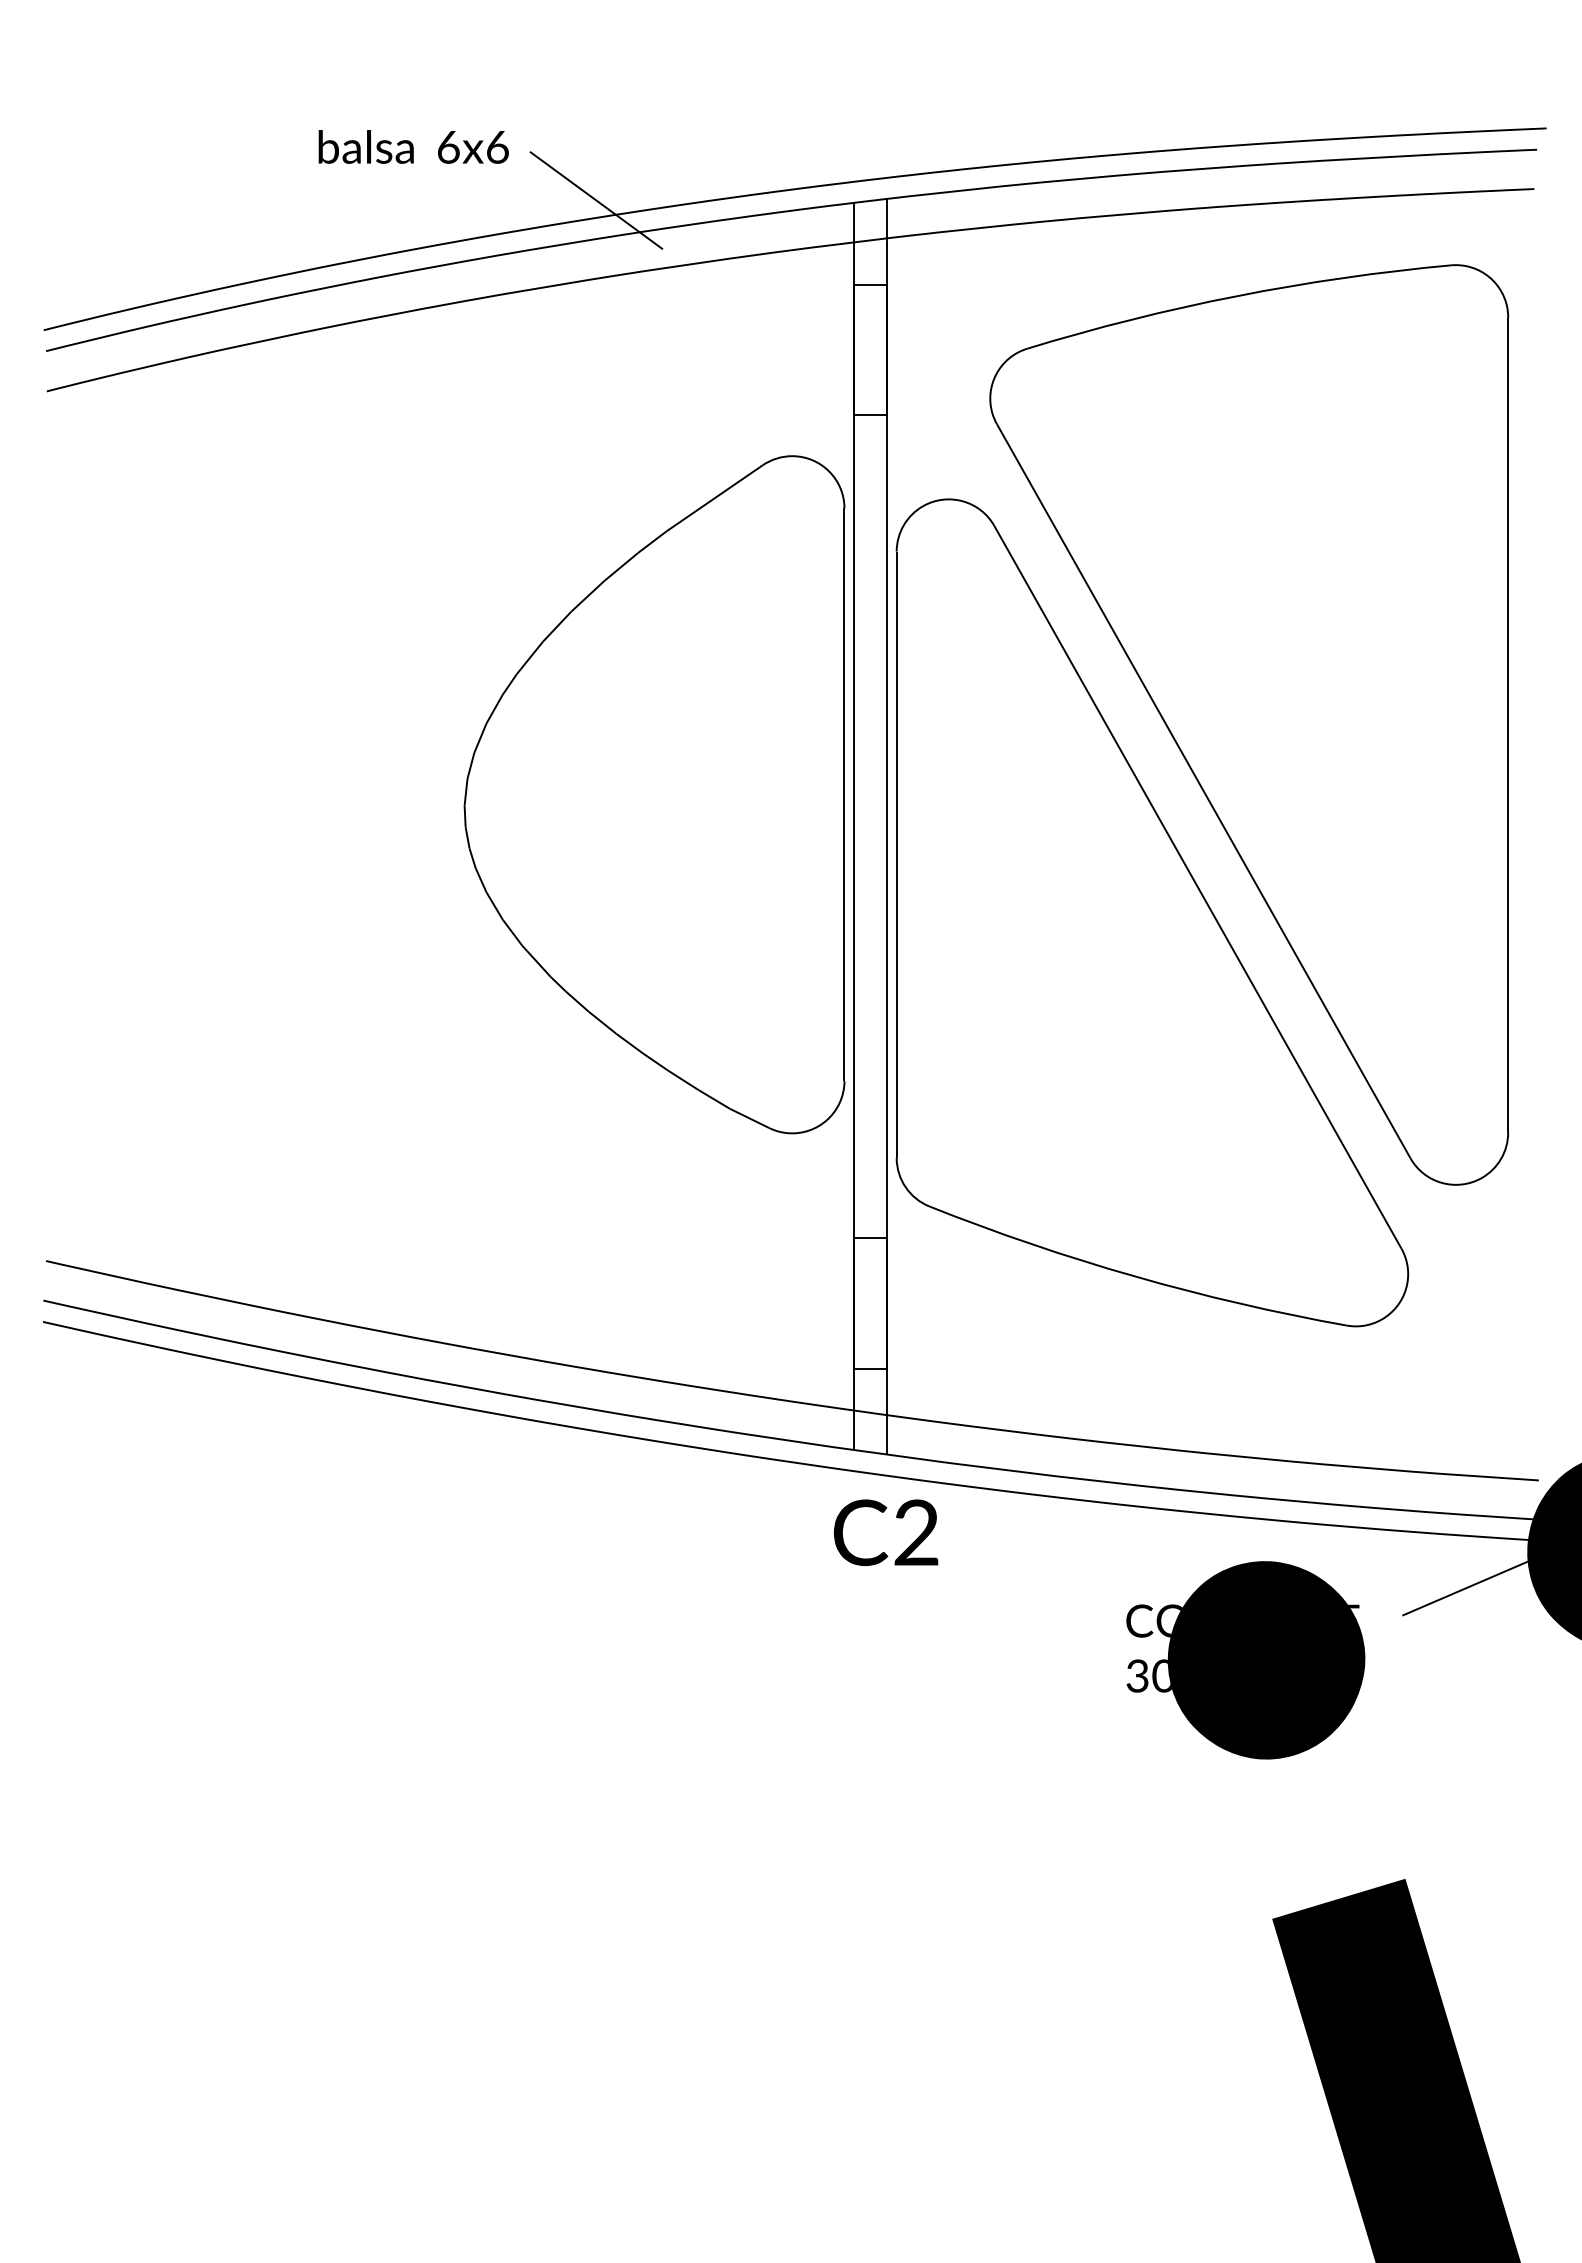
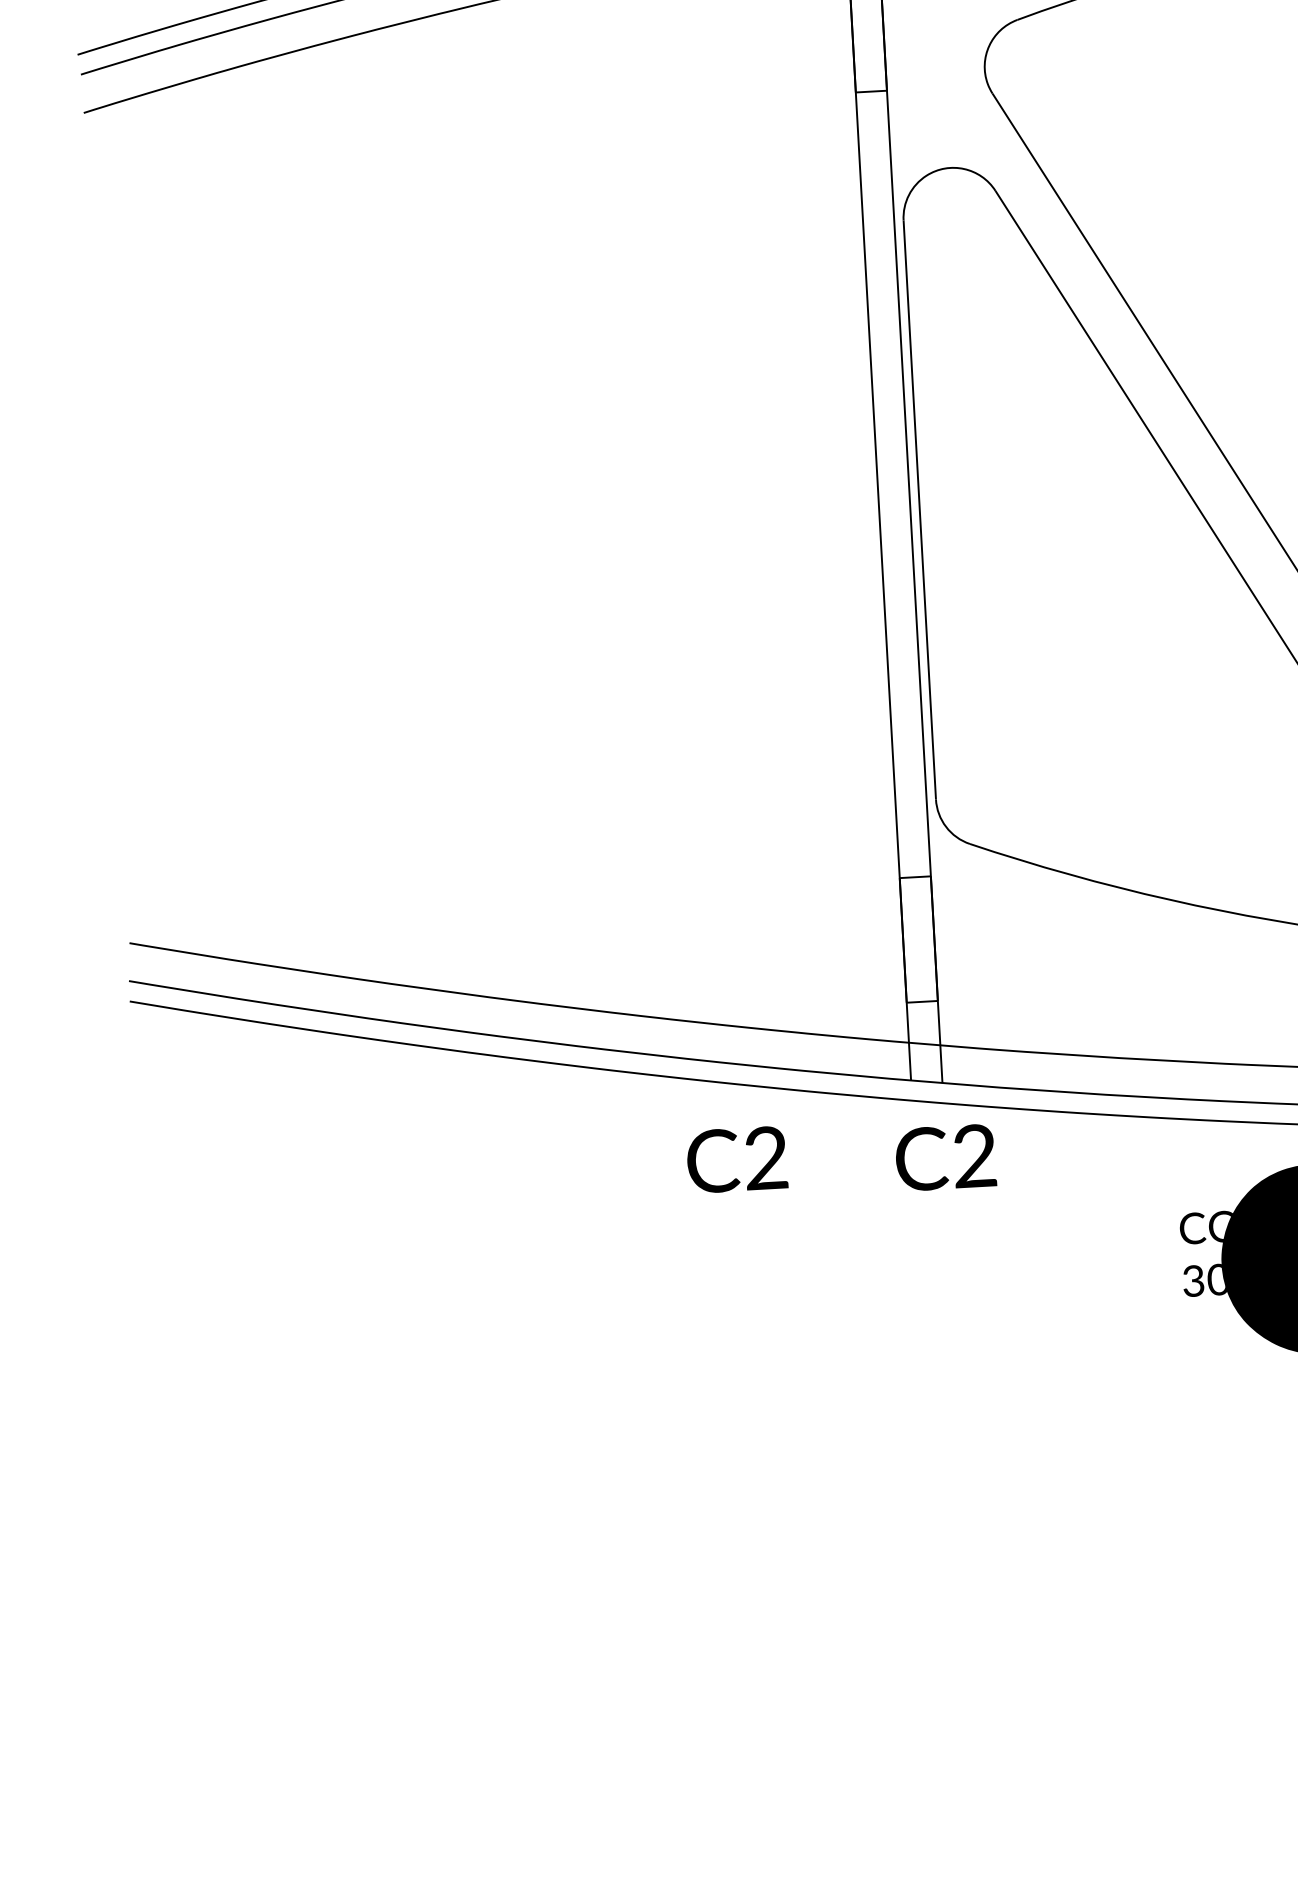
part: (654, 794) -> (685, 465), removed
part: (678, 1507) -> (746, 1144), added

